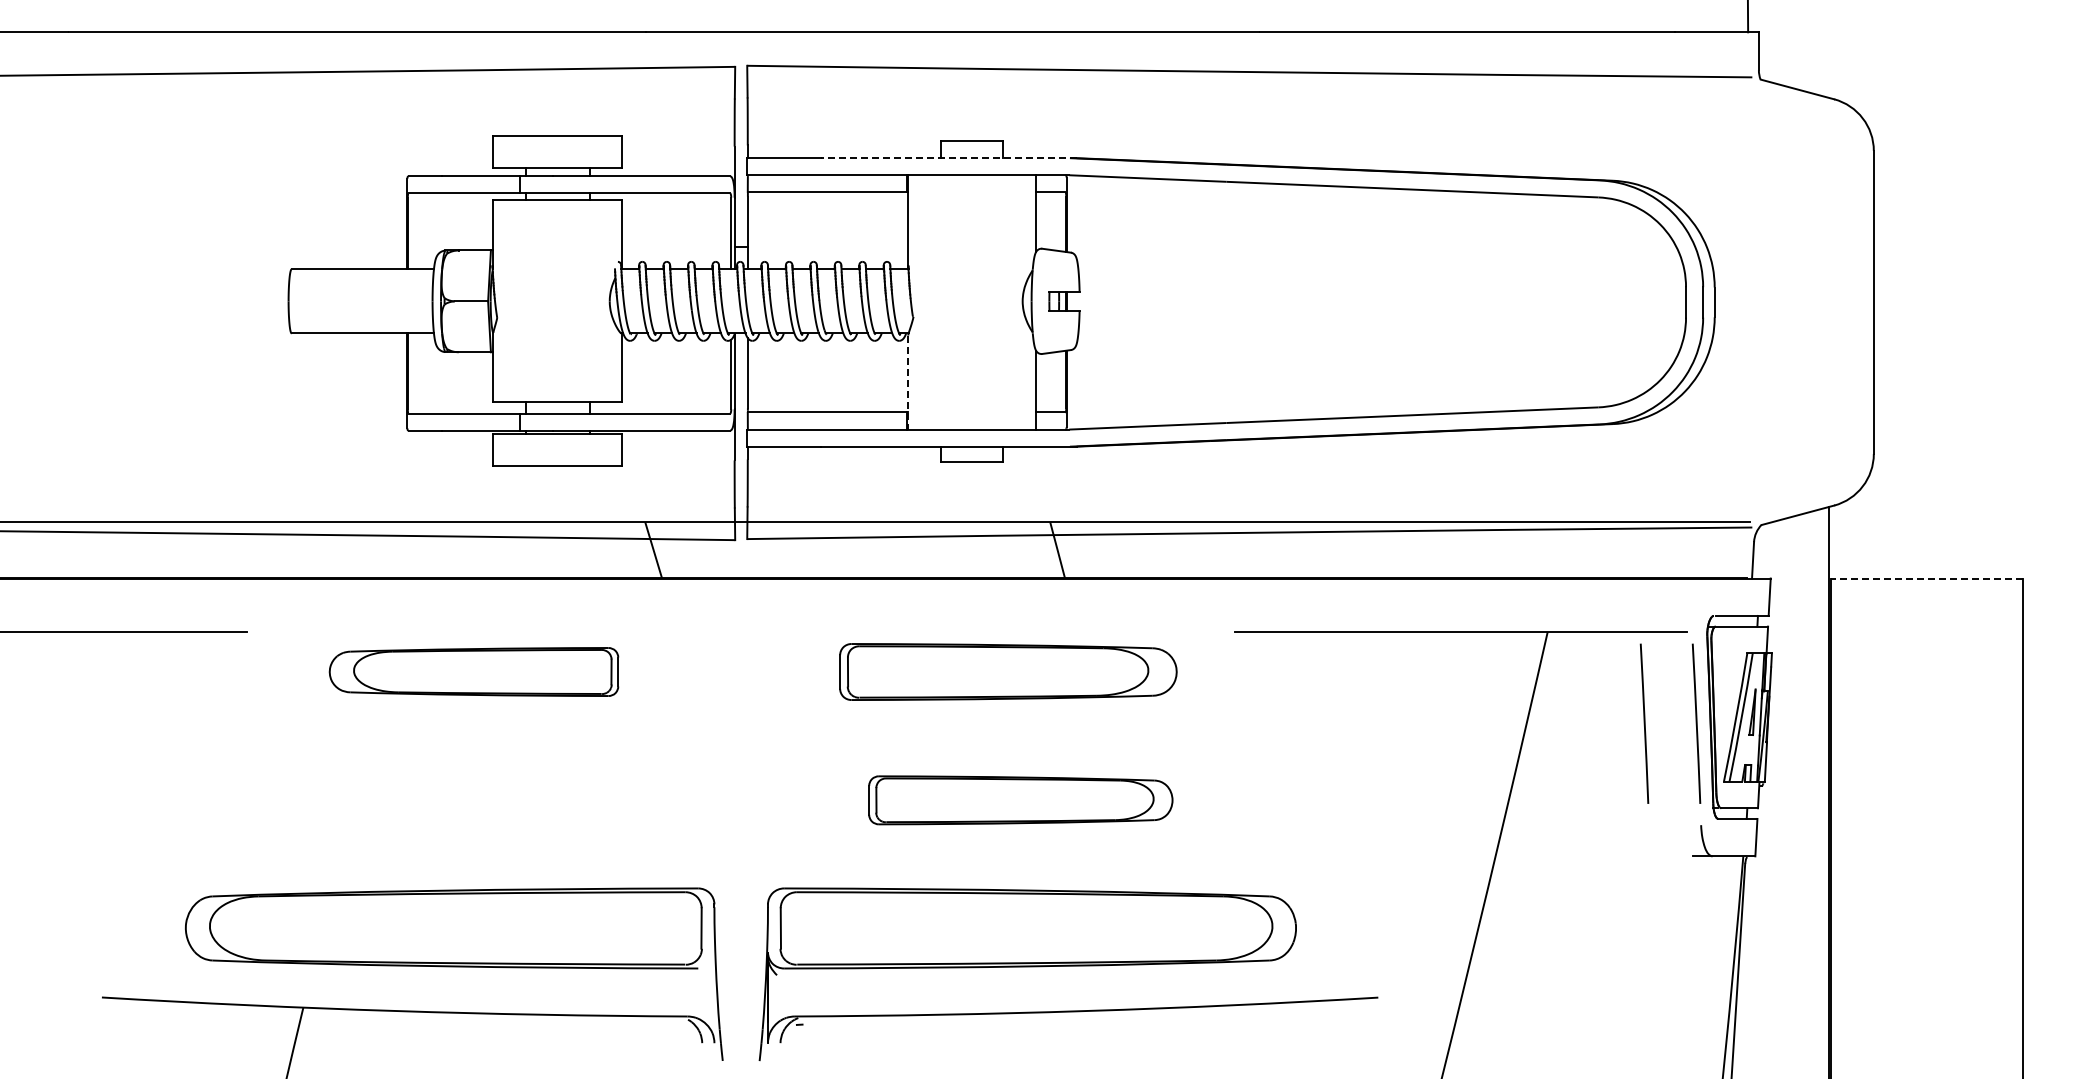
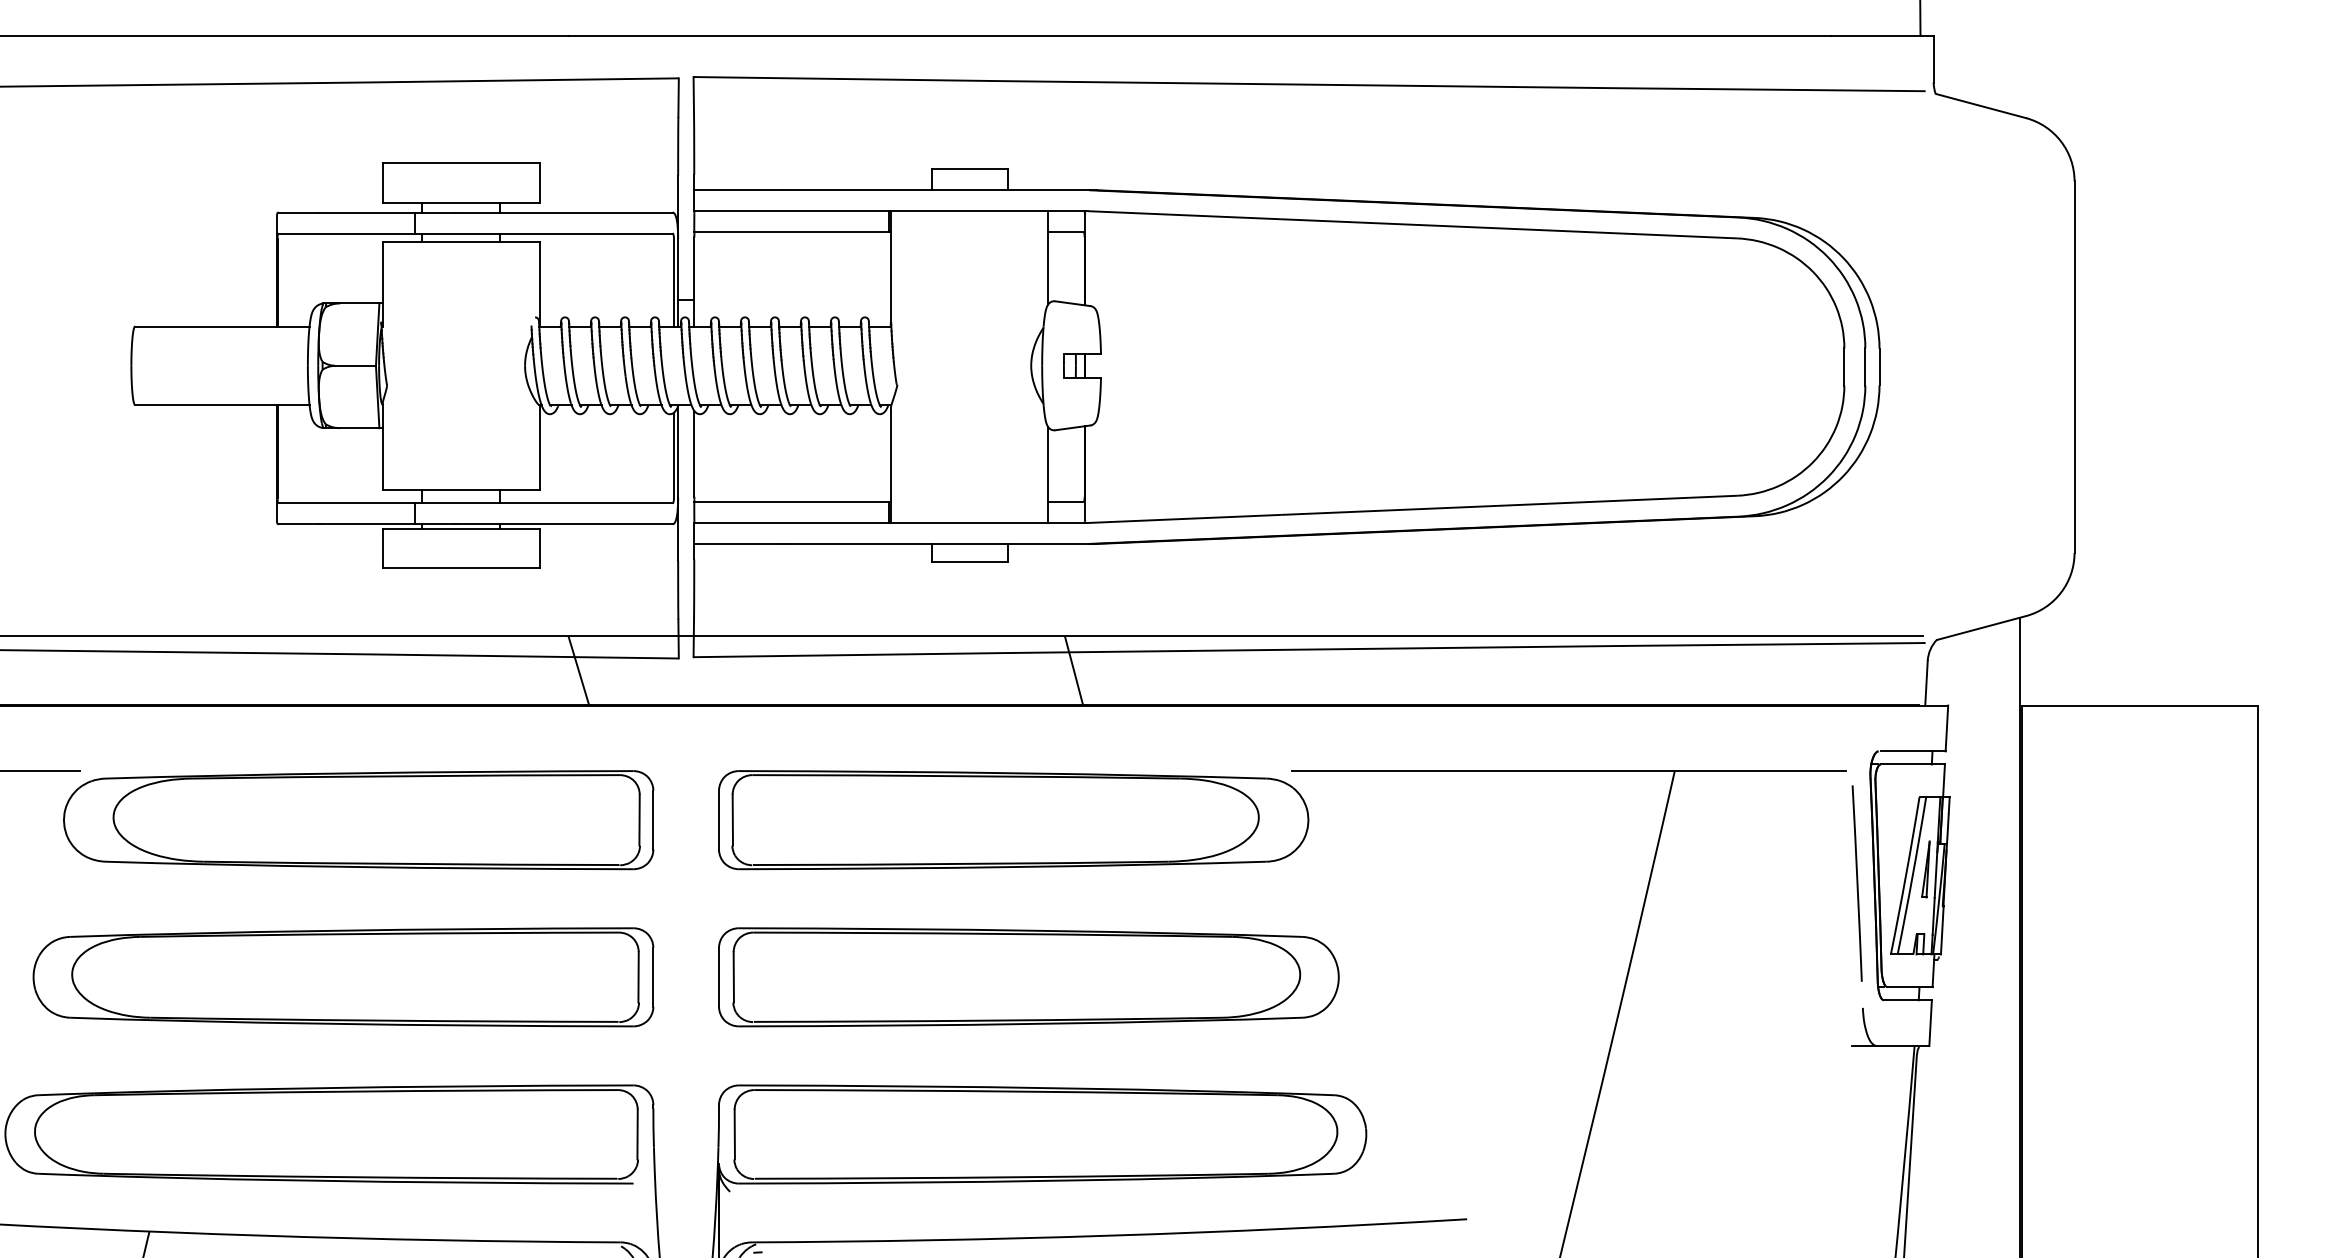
line: (948, 158) -> (940, 190), dashed -> solid
line: (908, 383) -> (891, 466), dashed -> solid
line: (1926, 578) -> (2139, 705), dashed -> solid
part: (473, 671) -> (358, 819), size x1.67
part: (1008, 671) -> (1013, 819), size x1.43
line: (1644, 723) -> (1793, 883), removed
part: (461, 800) -> (343, 977), added
part: (1020, 800) -> (1028, 977), size x1.67

